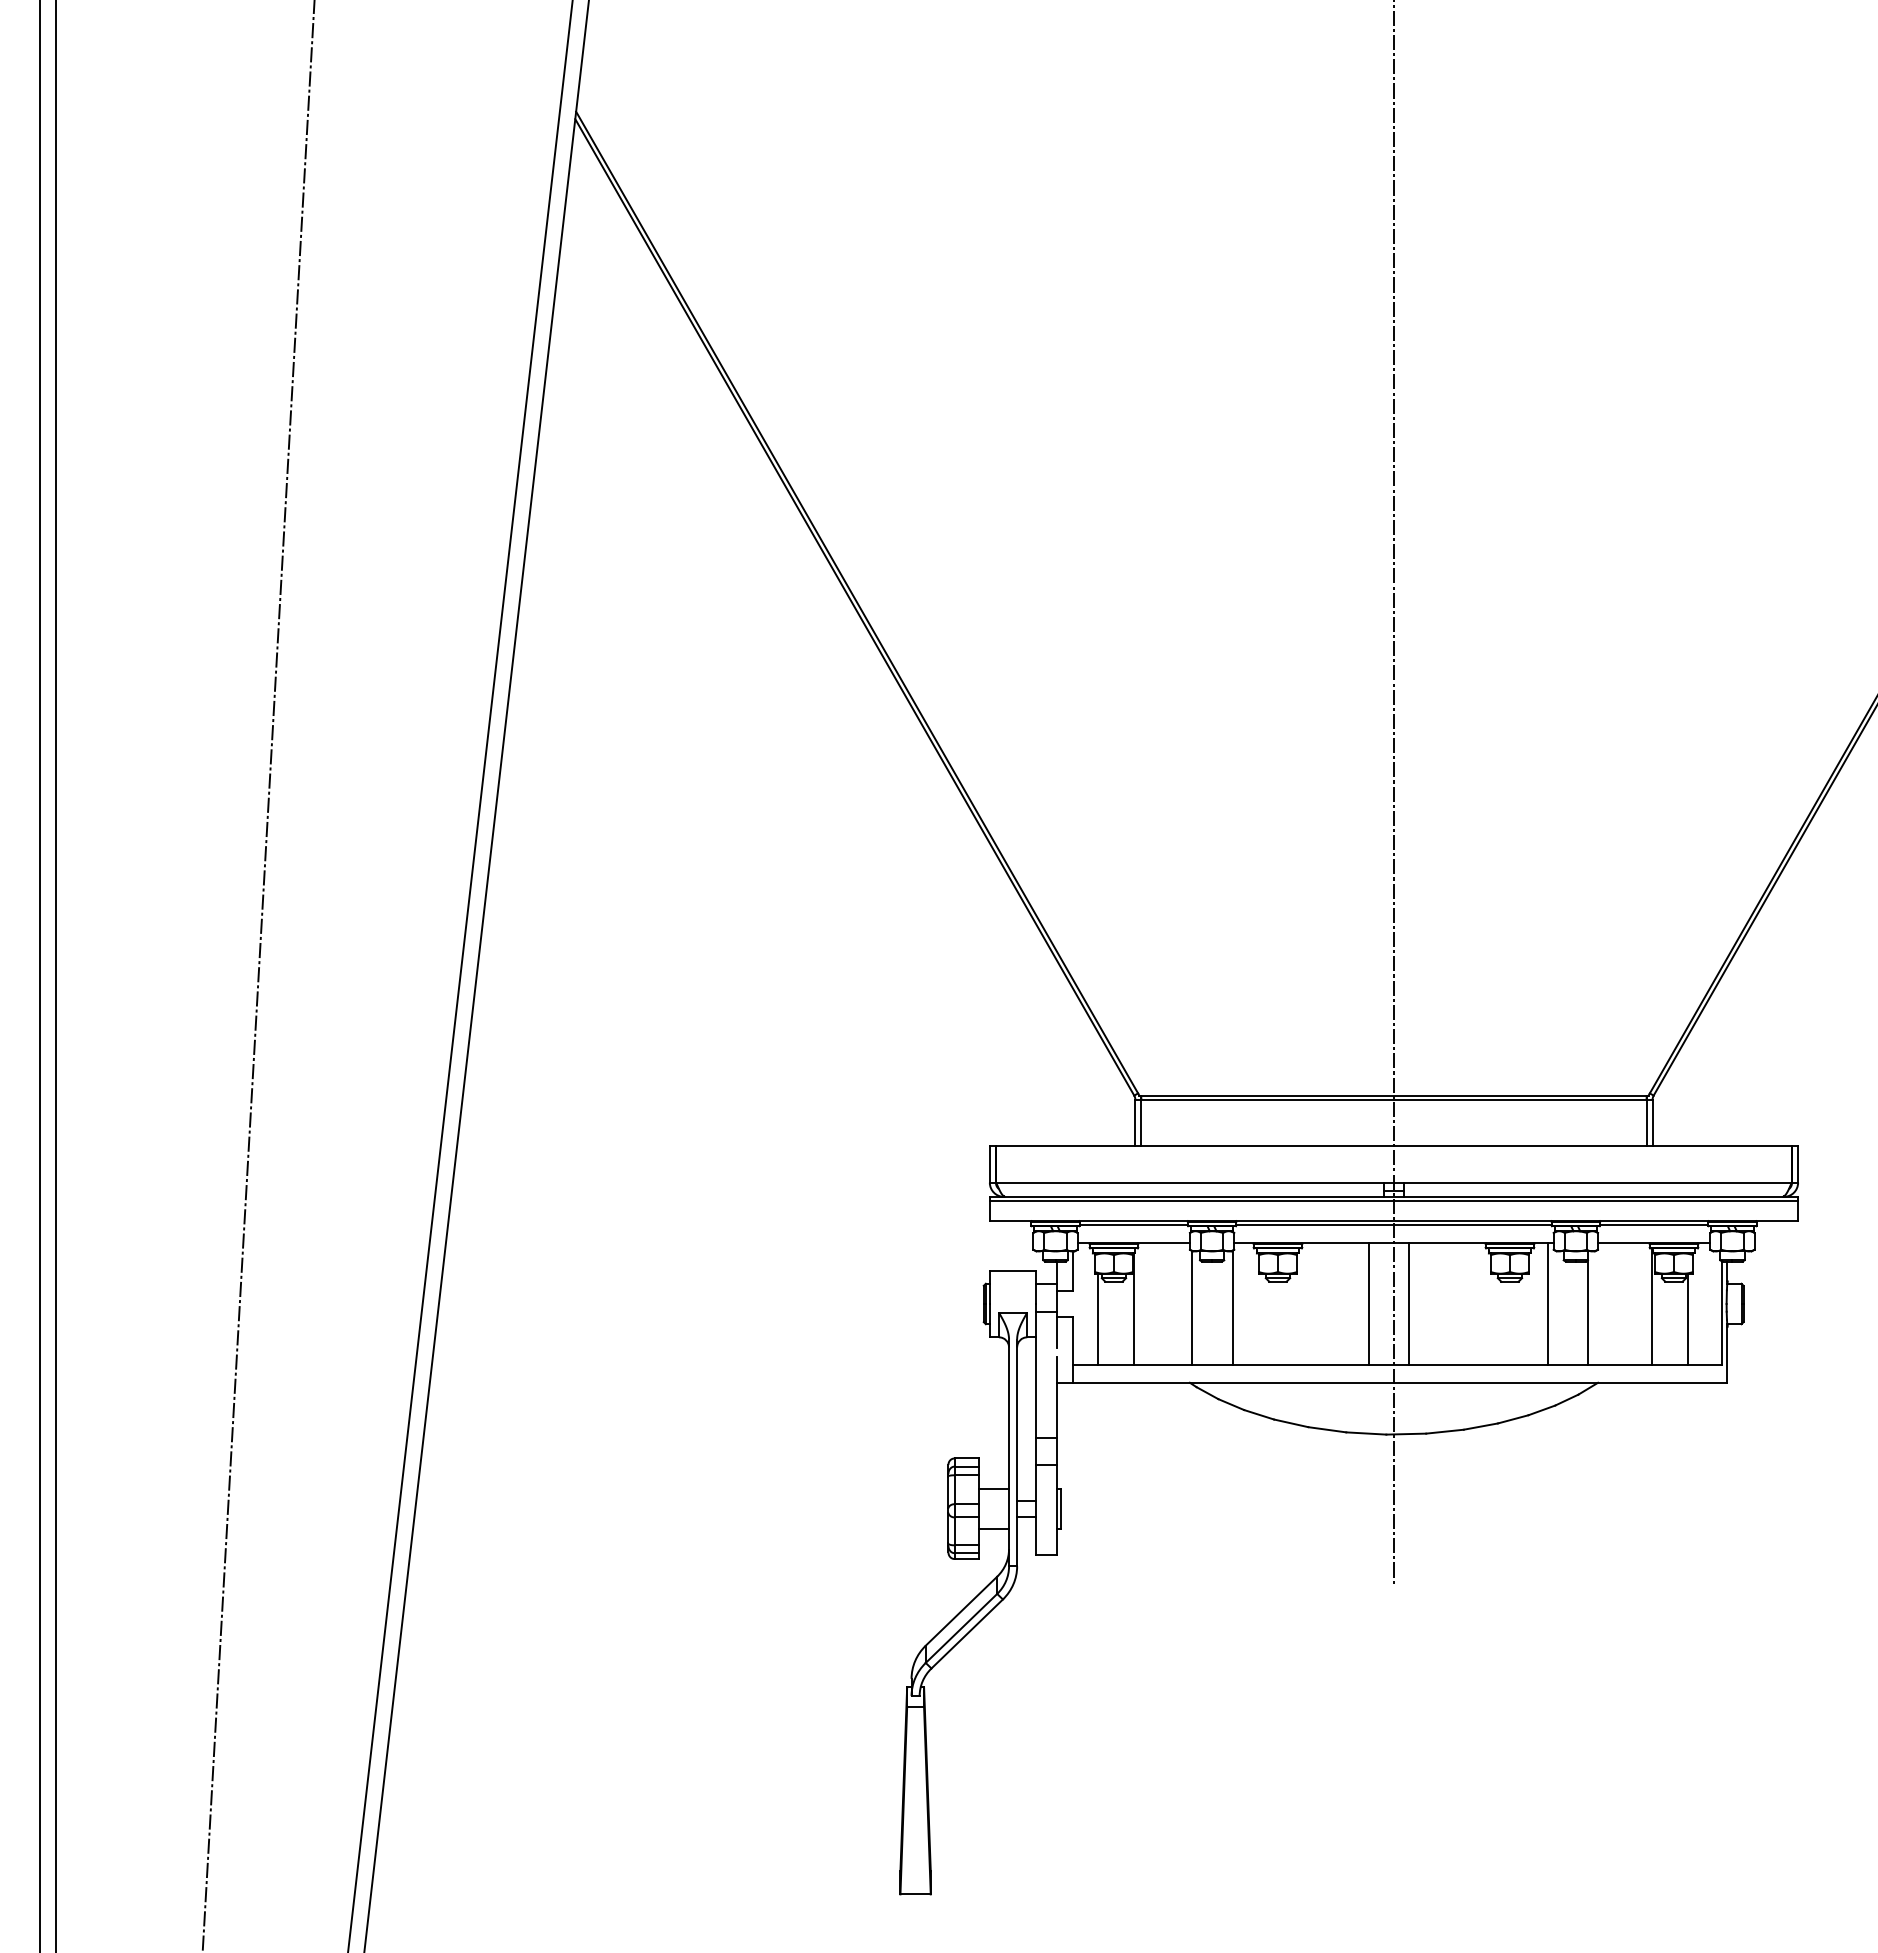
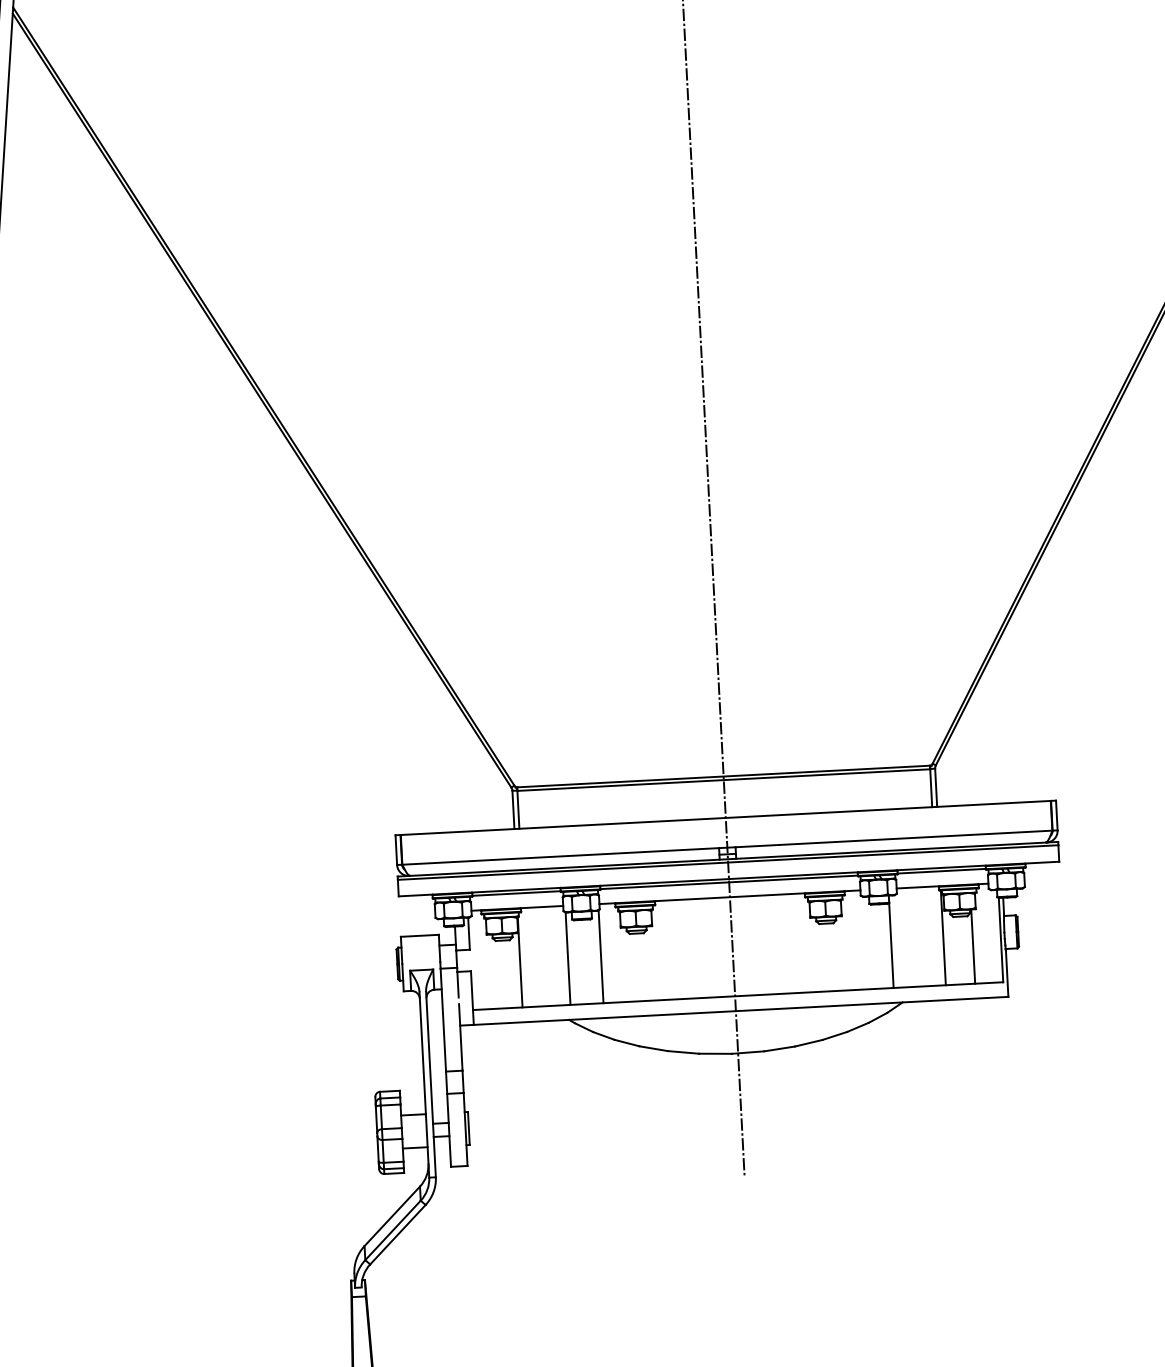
line: (1368, 1303) -> (711, 947), removed
line: (1409, 1303) -> (745, 945), removed
line: (1547, 1303) -> (857, 939), removed
line: (1098, 1318) -> (491, 971), removed

